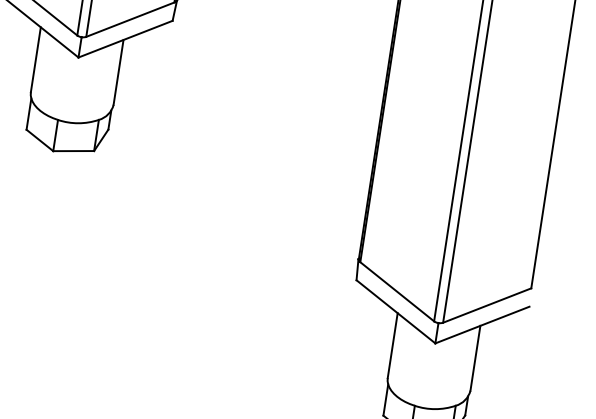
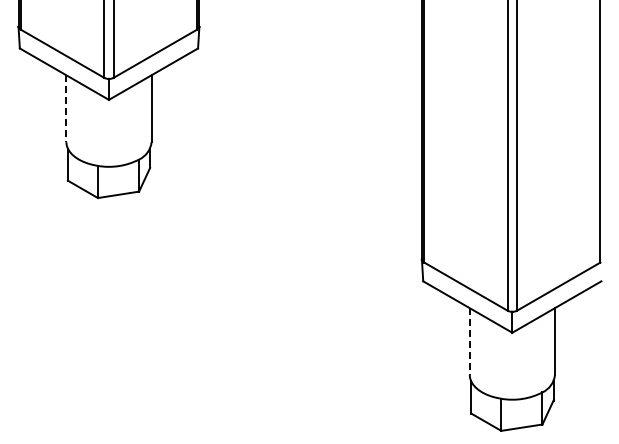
line: (35, 60) -> (66, 109), solid -> dashed
line: (392, 346) -> (469, 342), solid -> dashed

